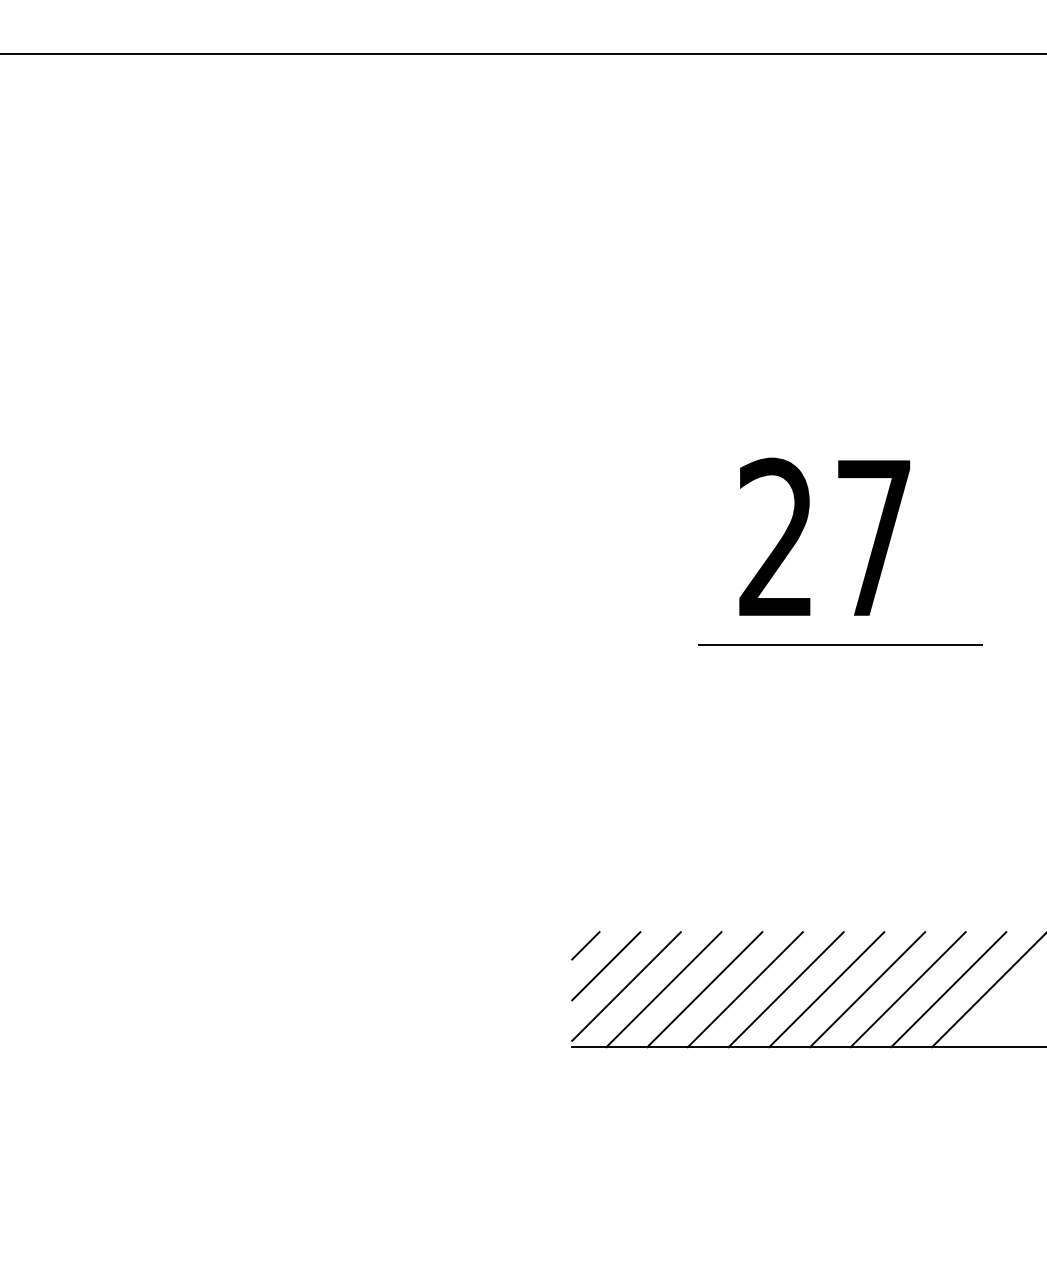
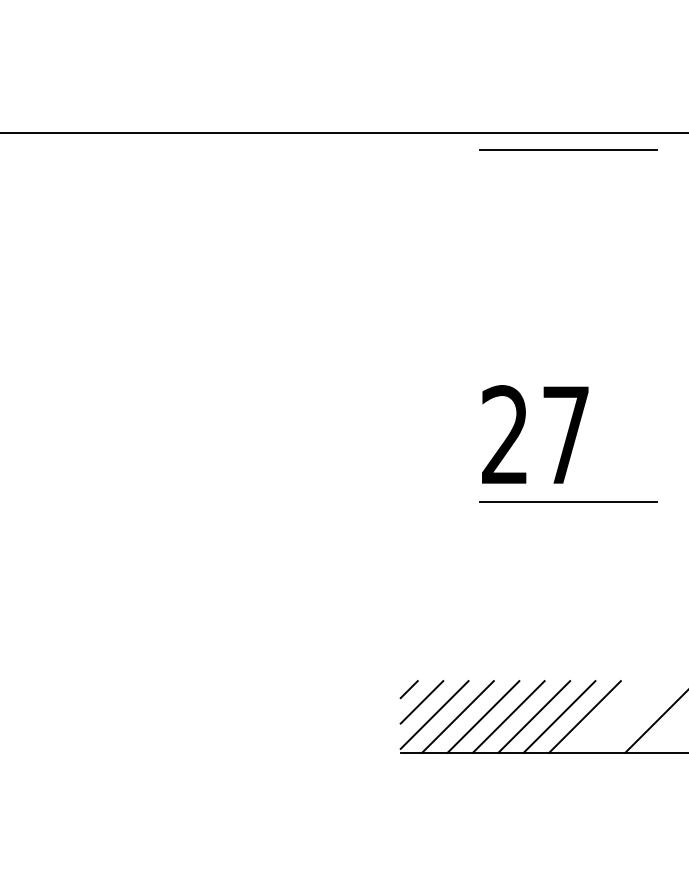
line: (841, 80) -> (568, 149), added
text: (825, 536) -> (535, 434), moved
line: (908, 988) -> (610, 716), removed
line: (948, 988) -> (635, 716), removed

